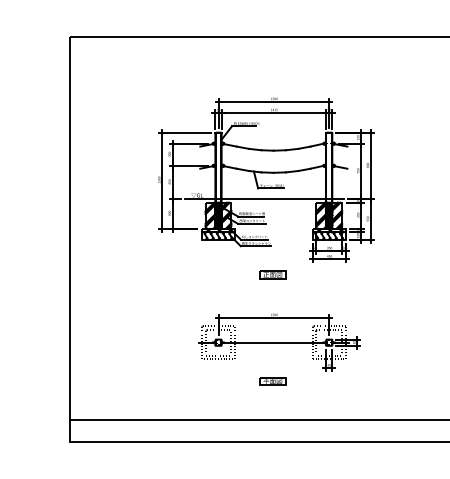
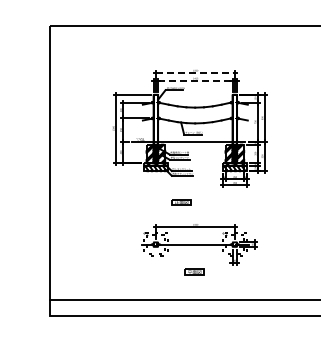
line: (274, 101) -> (195, 72), solid -> dashed
line: (274, 112) -> (195, 80), solid -> dashed
part: (272, 275) -> (181, 202), moved

